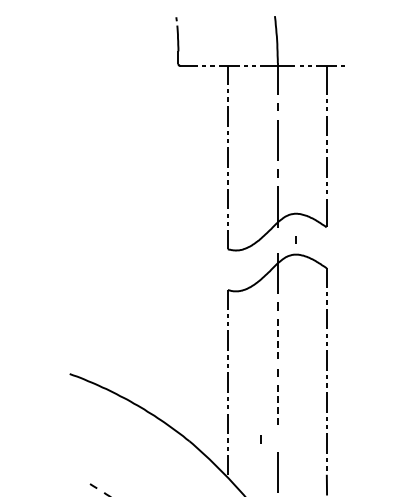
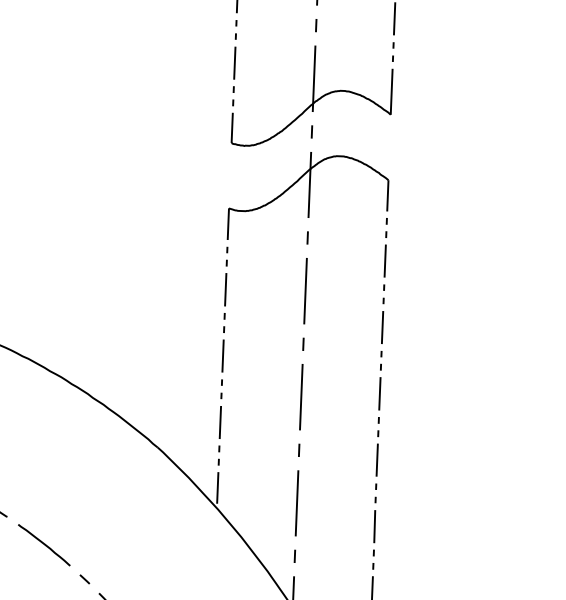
line: (295, 239) -> (311, 130), moved
line: (277, 339) -> (305, 290), dashed -> solid
line: (277, 406) -> (300, 397), dashed -> solid
line: (260, 439) -> (298, 450), moved

